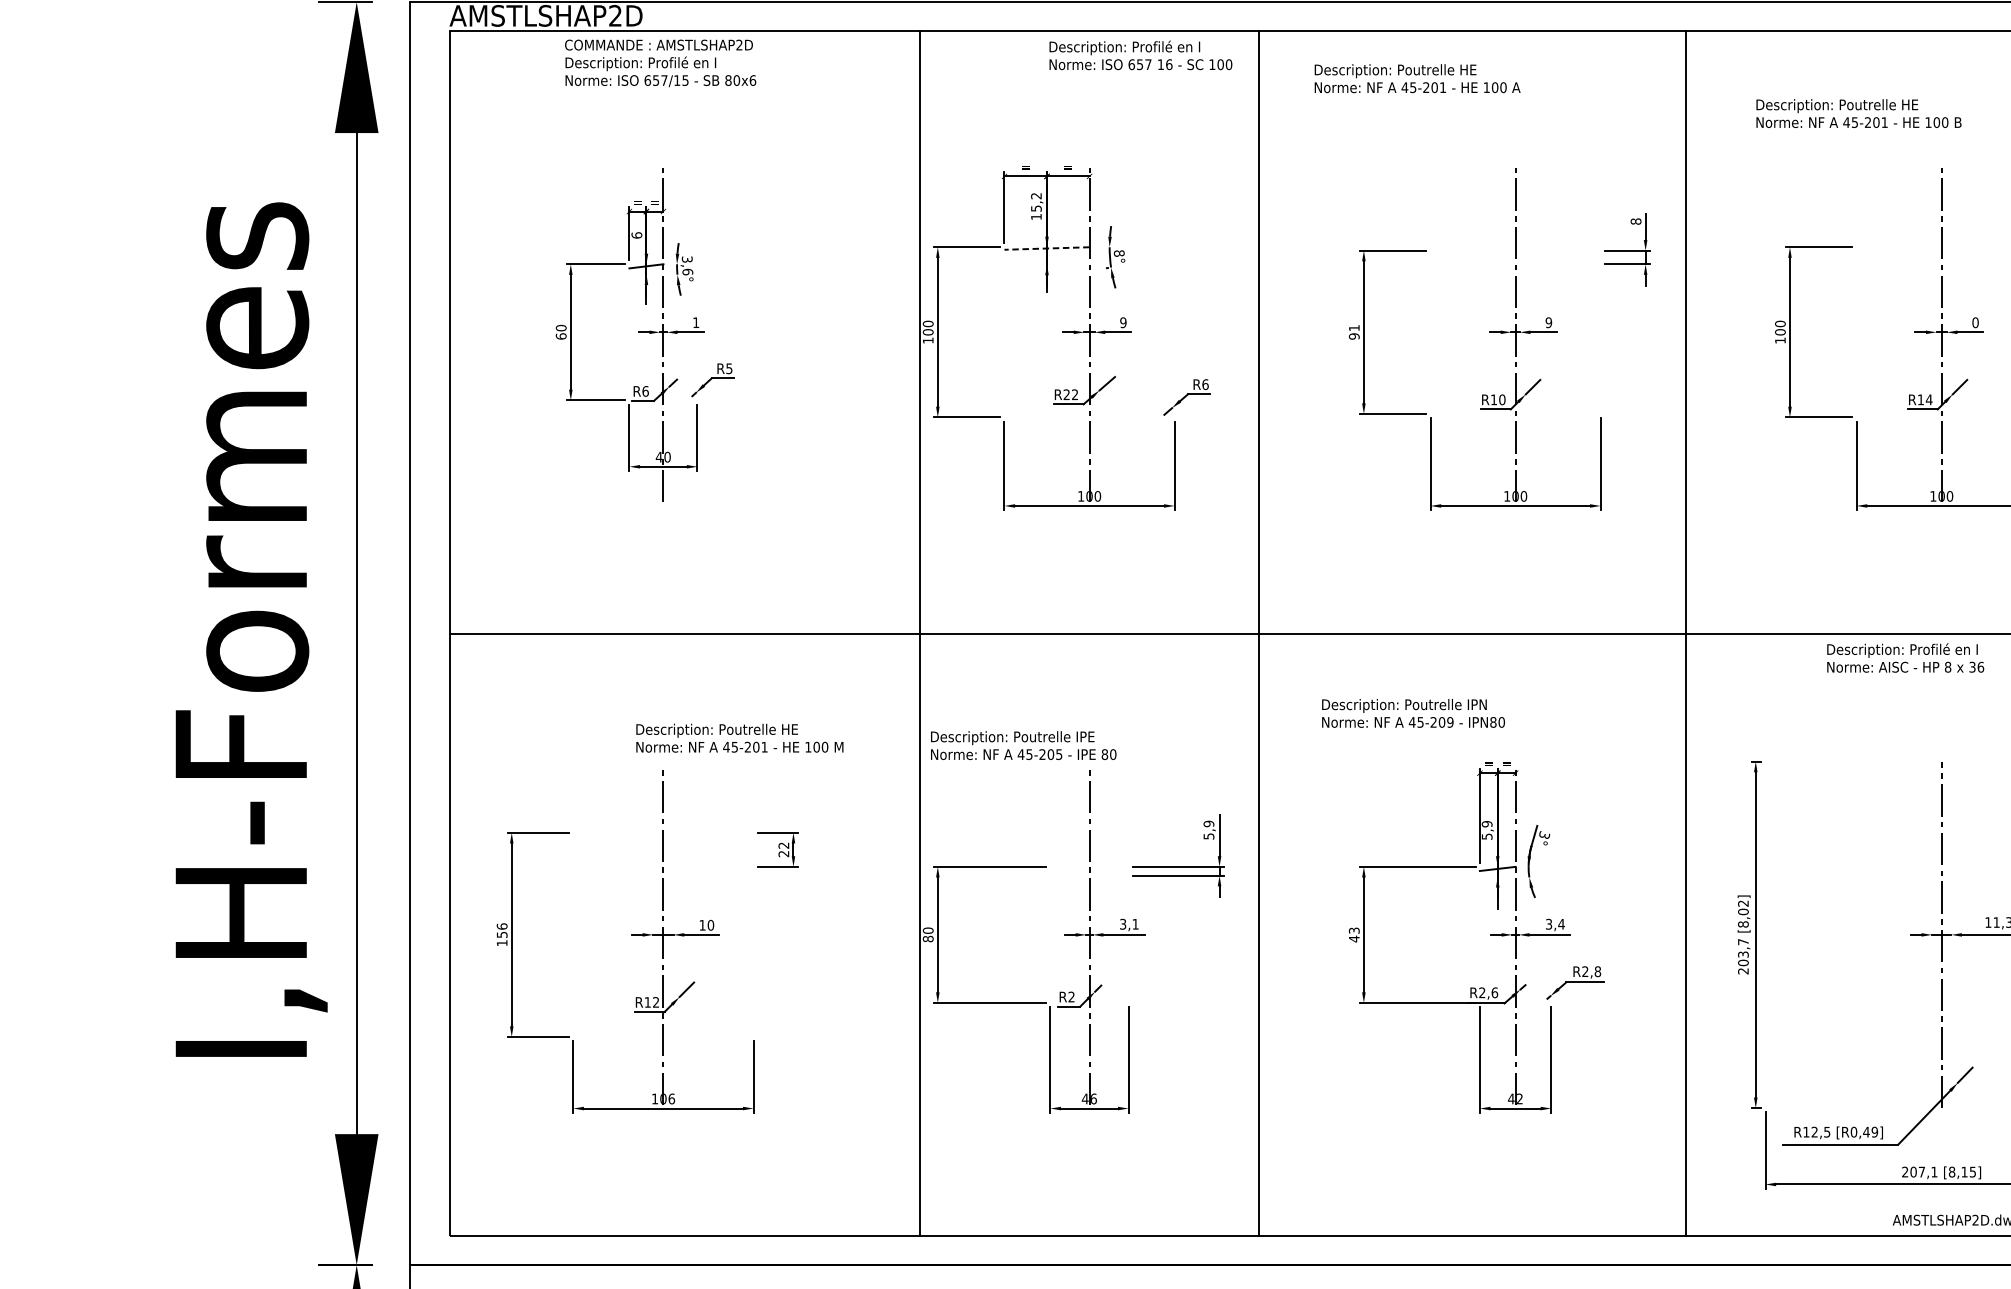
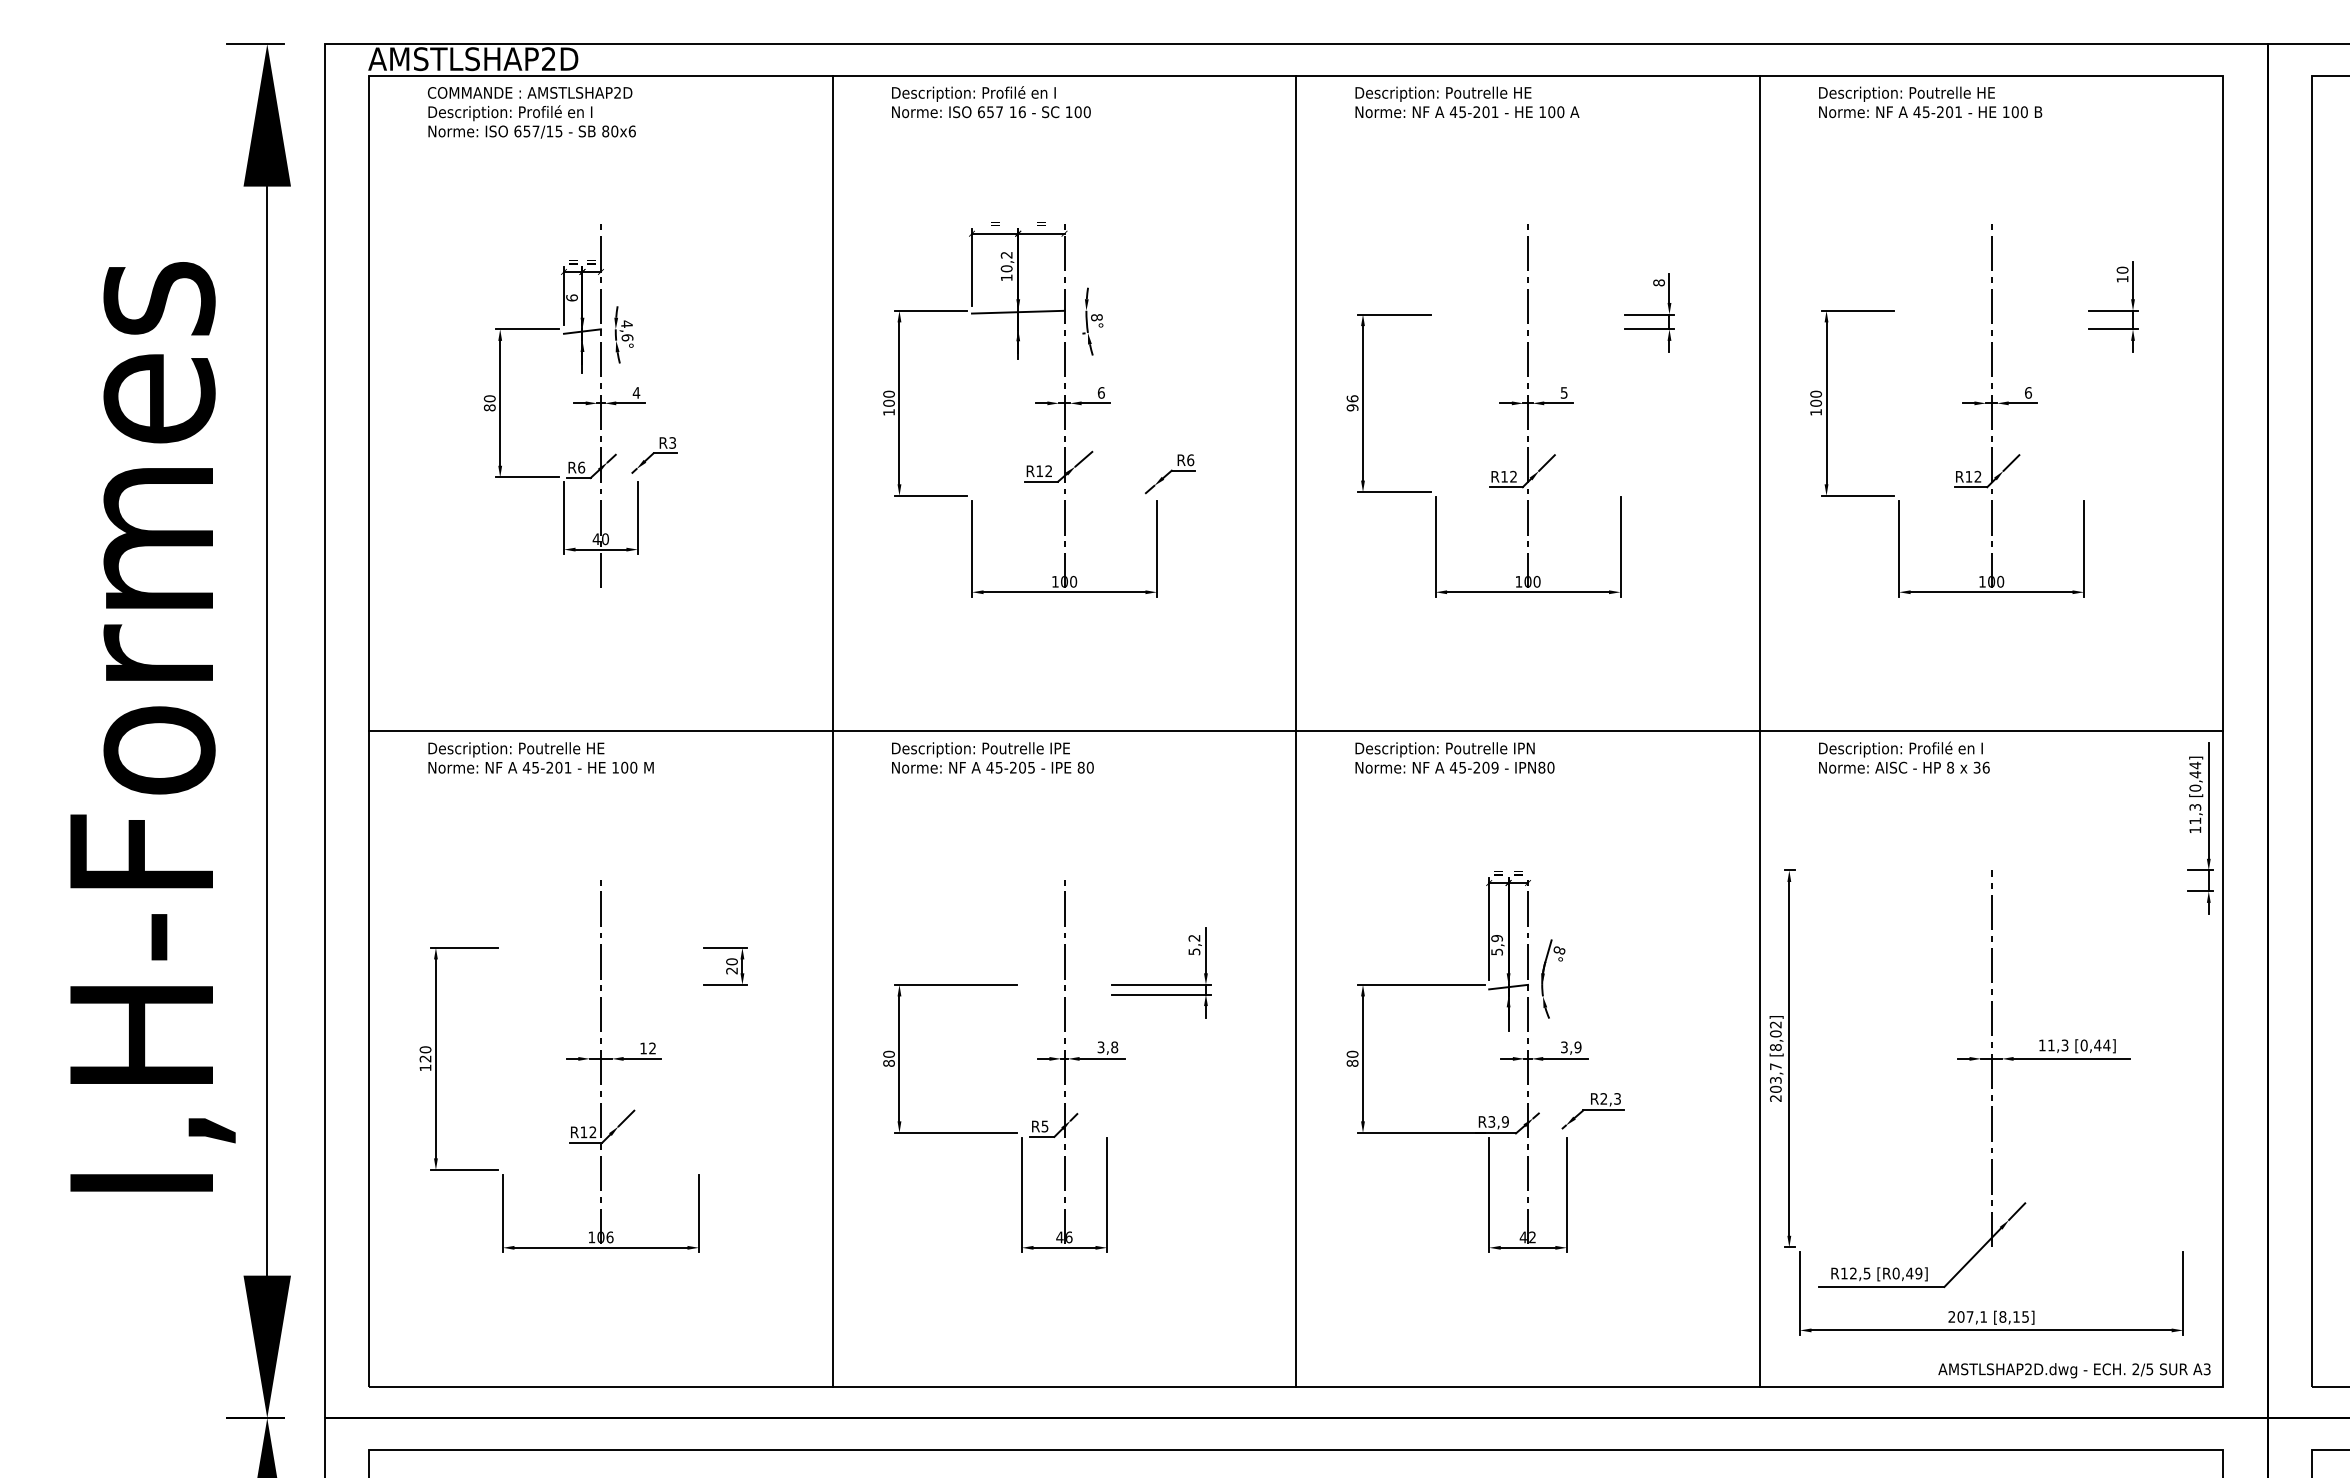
text: (1140, 55) -> (991, 102), moved
text: (660, 63) -> (531, 112), moved
text: (1417, 78) -> (1467, 102), moved
text: (1858, 113) -> (1930, 102), moved
text: (1036, 208) -> (1006, 268), 15,2 -> 10,2
line: (1046, 248) -> (1017, 312), dashed -> solid
text: (686, 258) -> (626, 323), 3,6° -> 4,6°
text: (696, 322) -> (636, 392), 1 -> 4
text: (1122, 322) -> (1100, 392), 9 -> 6
text: (1548, 322) -> (1563, 392), 9 -> 5
text: (1975, 322) -> (2028, 392), 0 -> 6
text: (1354, 327) -> (1352, 398), 91 -> 96
text: (560, 336) -> (489, 407), 60 -> 80
text: (729, 368) -> (672, 442), R5 -> R3
text: (1066, 394) -> (1039, 470), R22 -> R12
text: (1502, 399) -> (1513, 476), R10 -> R12
text: (1928, 399) -> (1977, 476), R14 -> R12
line: (919, 633) -> (832, 730), moved
line: (1259, 633) -> (1296, 730), moved
line: (1686, 633) -> (1759, 730), moved
text: (1905, 657) -> (1904, 757), moved
text: (1413, 713) -> (1454, 757), moved
text: (739, 737) -> (540, 757), moved
text: (1023, 745) -> (992, 757), moved
text: (1209, 823) -> (1194, 937), 5,9 -> 5,2
text: (1544, 835) -> (1559, 950), 3° -> 8°
text: (783, 845) -> (731, 961), 22 -> 20
text: (1135, 924) -> (1114, 1047), 3,1 -> 3,8
text: (1561, 924) -> (1577, 1047), 3,4 -> 3,9
text: (710, 925) -> (652, 1048), 10 -> 12
text: (502, 930) -> (425, 1054), 156 -> 120
text: (1354, 934) -> (1352, 1058), 43 -> 80
text: (1597, 971) -> (1617, 1098), R2,8 -> R2,3
text: (1488, 992) -> (1498, 1121), R2,6 -> R3,9
text: (1071, 997) -> (1044, 1126), R2 -> R5

